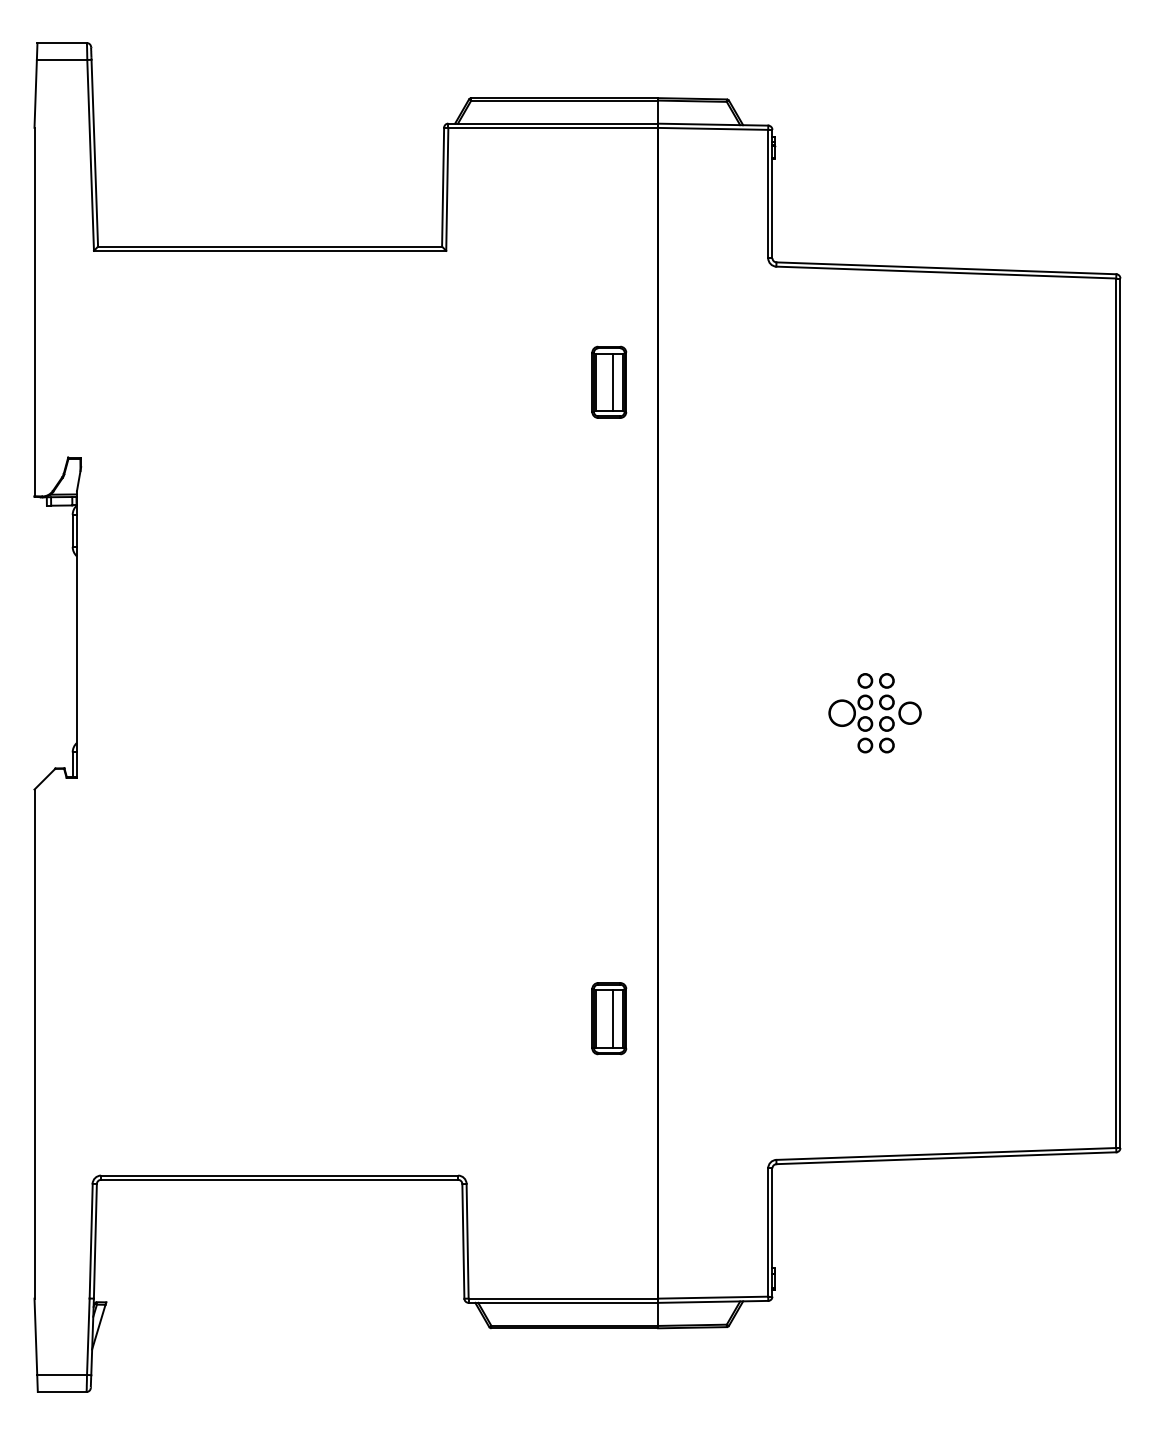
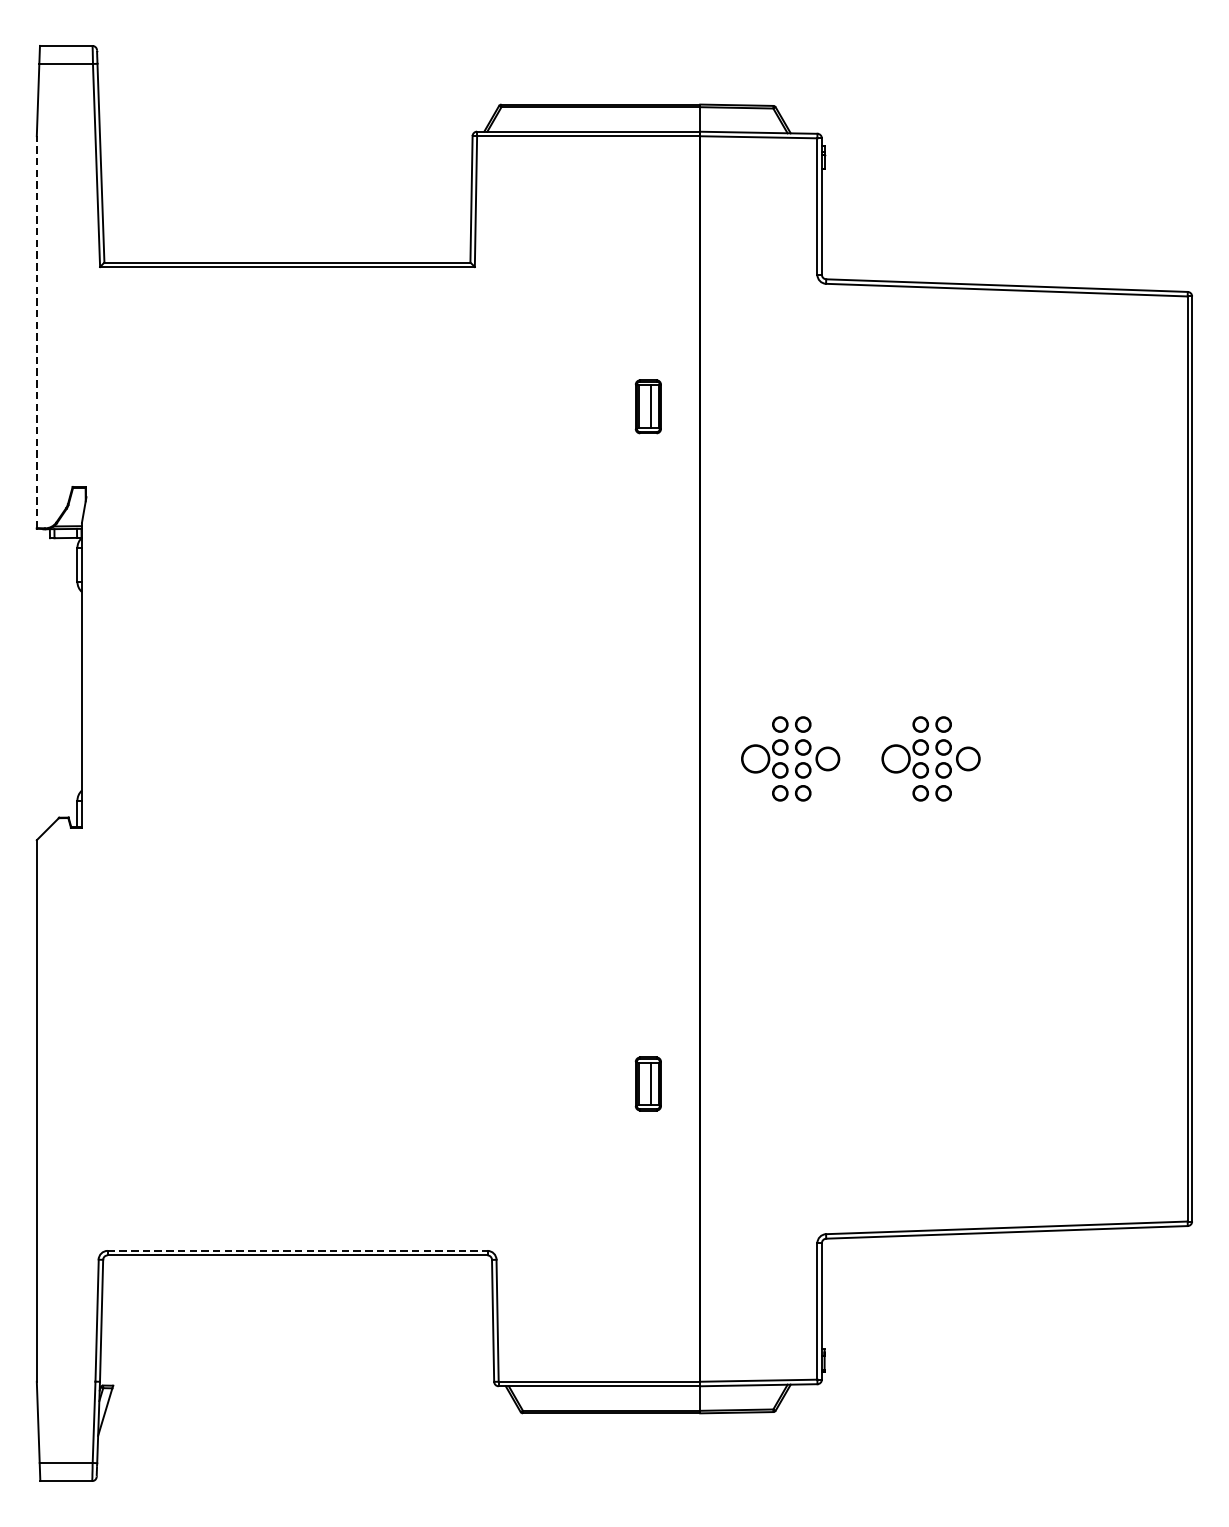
line: (34, 311) -> (36, 331), solid -> dashed
part: (609, 381) -> (648, 406), size x0.7
part: (738, 708) -> (785, 753), added
part: (609, 1018) -> (648, 1083), size x0.7
line: (279, 1175) -> (297, 1250), solid -> dashed

